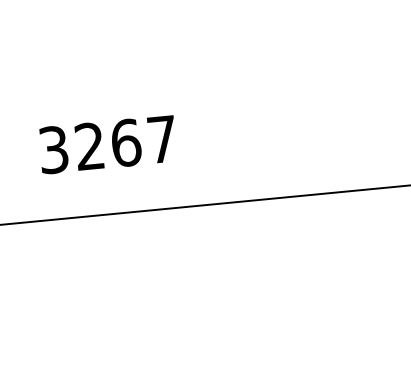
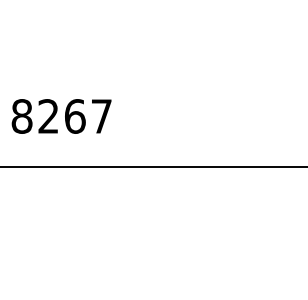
text: (53, 150) -> (21, 116), 3267 -> 8267

